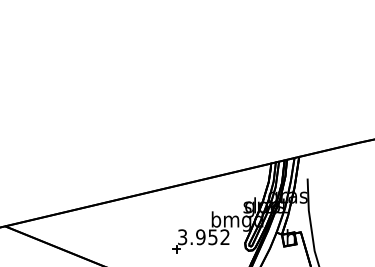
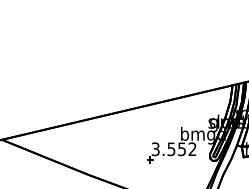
text: (200, 236) -> (171, 148), 3.952 -> 3.552

